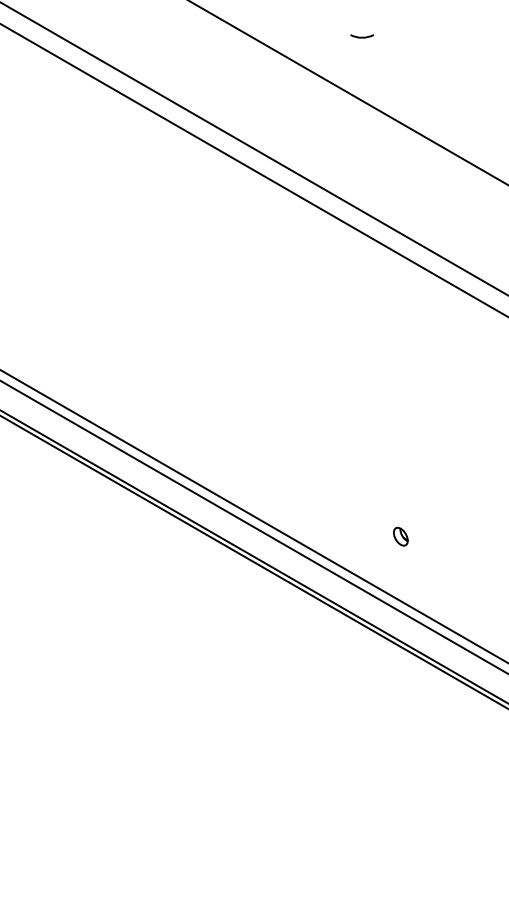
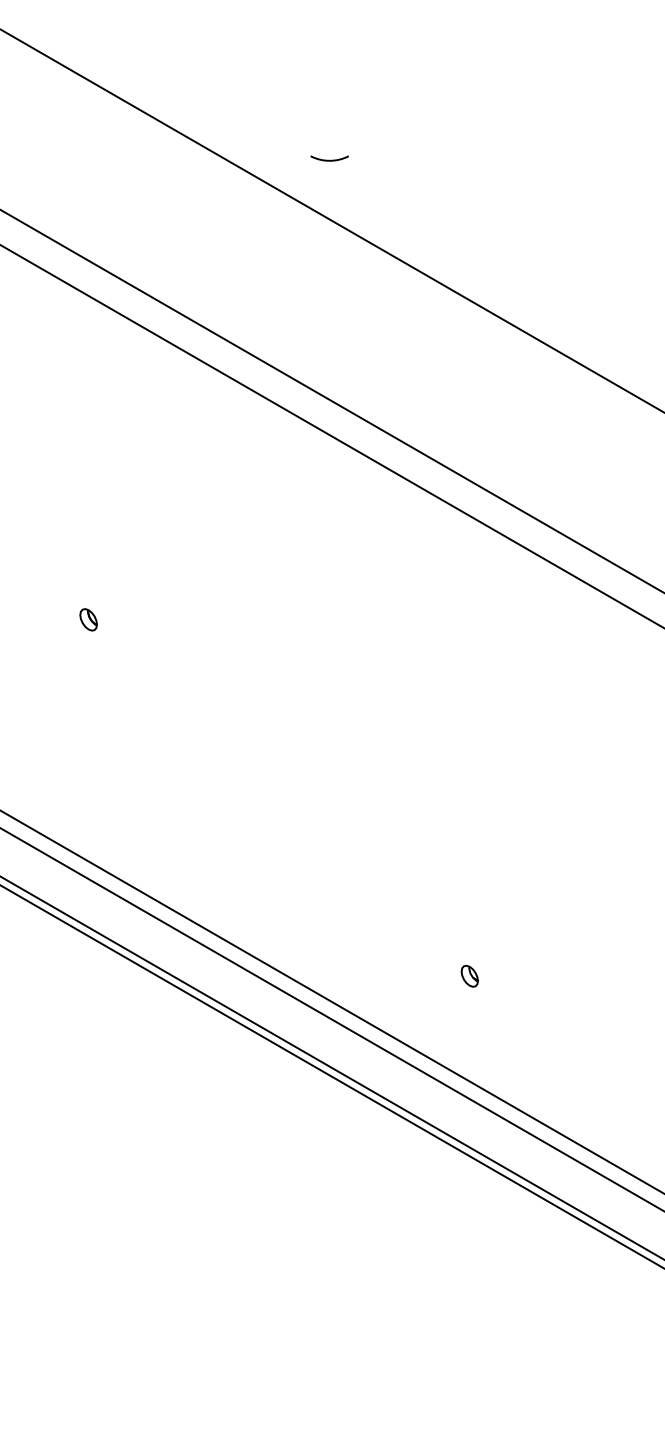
arc: (361, 36) -> (328, 158), moved
part: (167, 318) -> (88, 619), added
part: (400, 536) -> (469, 975), size x0.71

